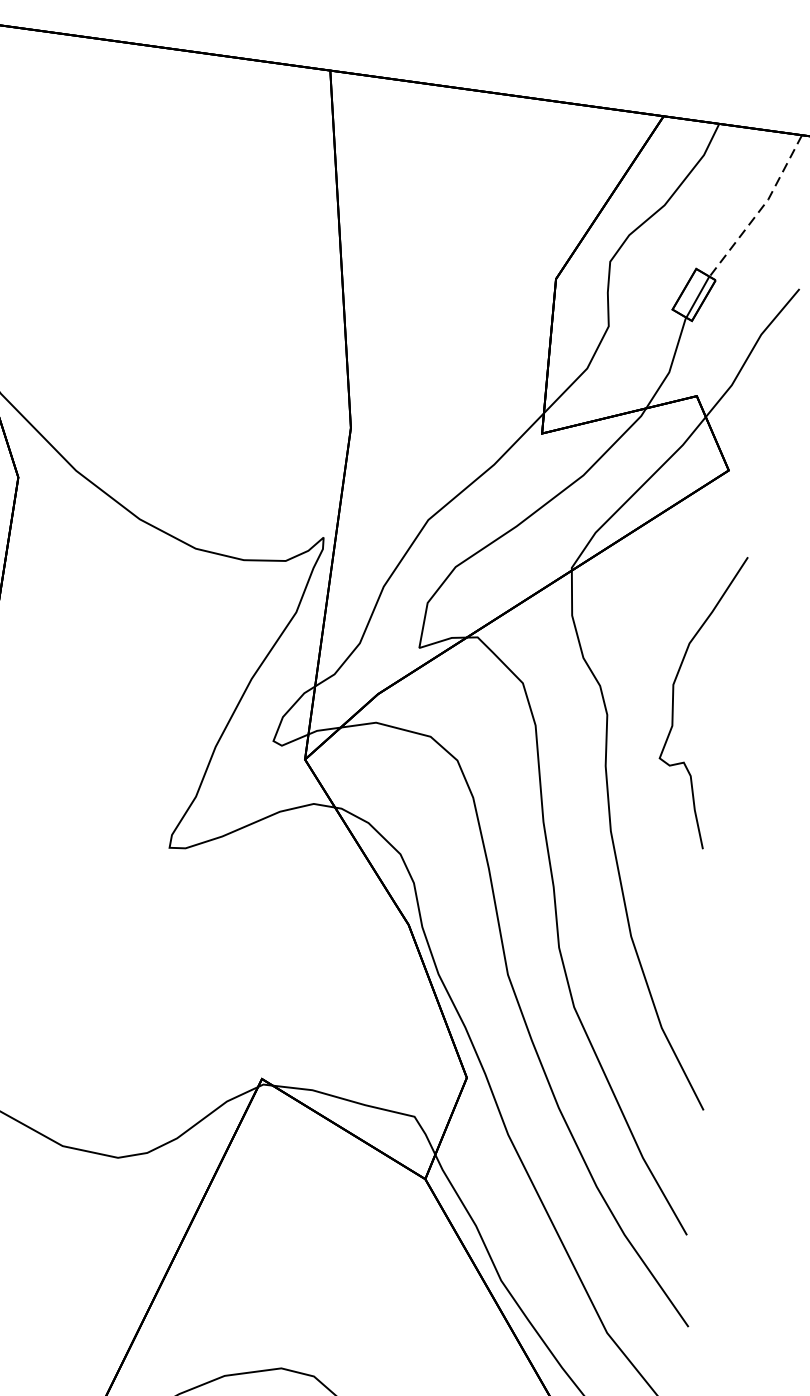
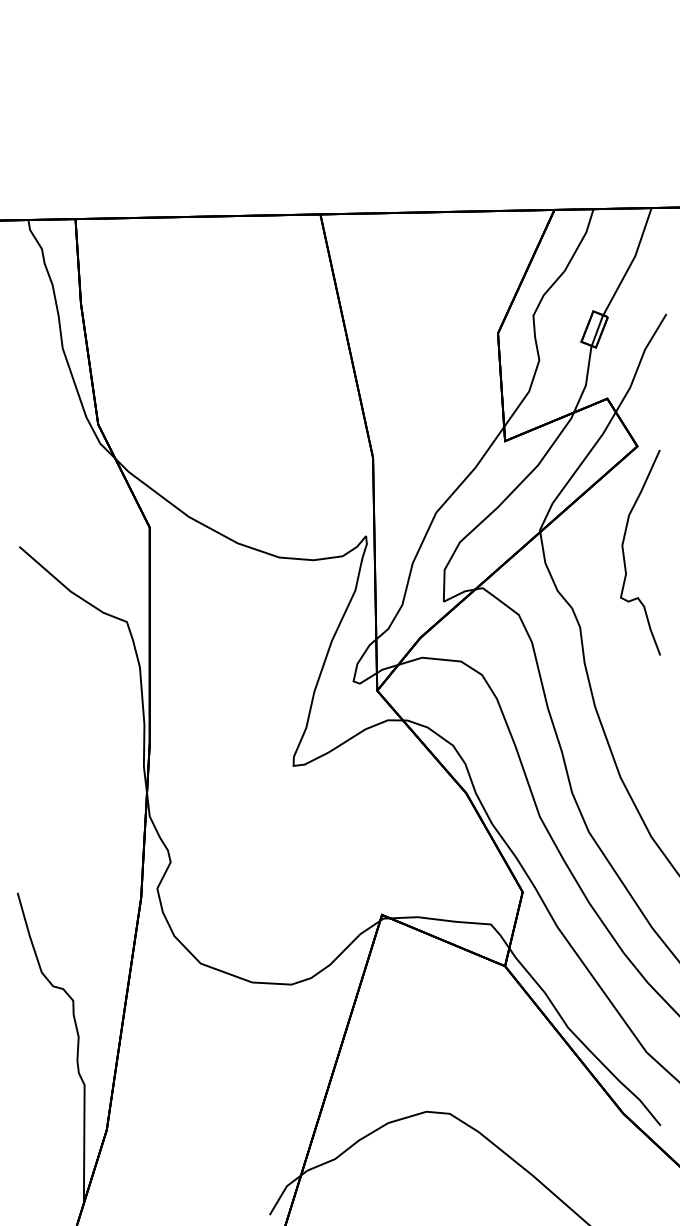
line: (761, 209) -> (631, 263), dashed -> solid
curve: (674, 694) -> (624, 552), moved

